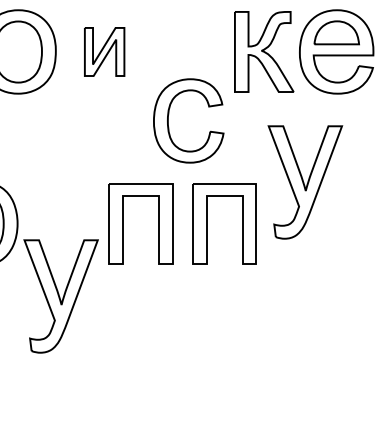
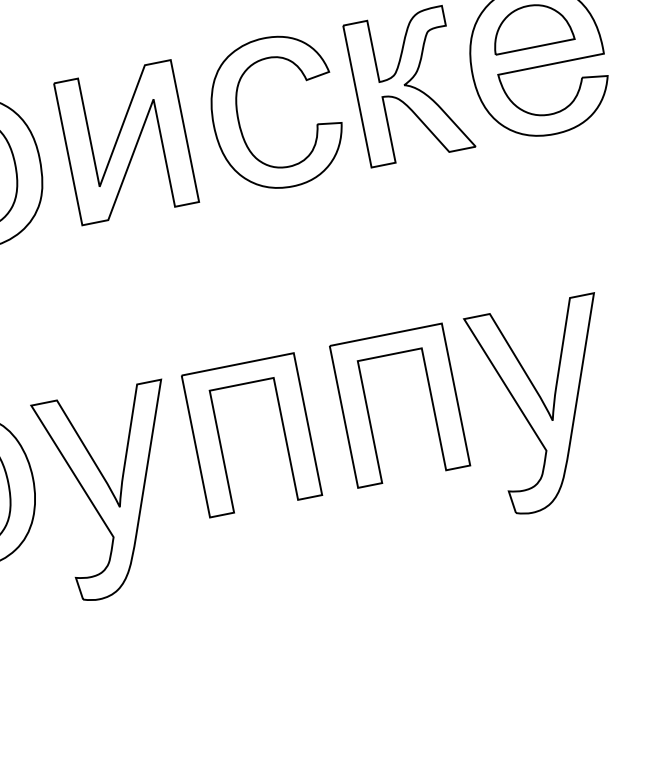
part: (104, 51) -> (126, 141), size x1.67
part: (169, 114) -> (239, 108), moved
part: (305, 182) -> (549, 405), moved
part: (60, 296) -> (114, 492), moved

